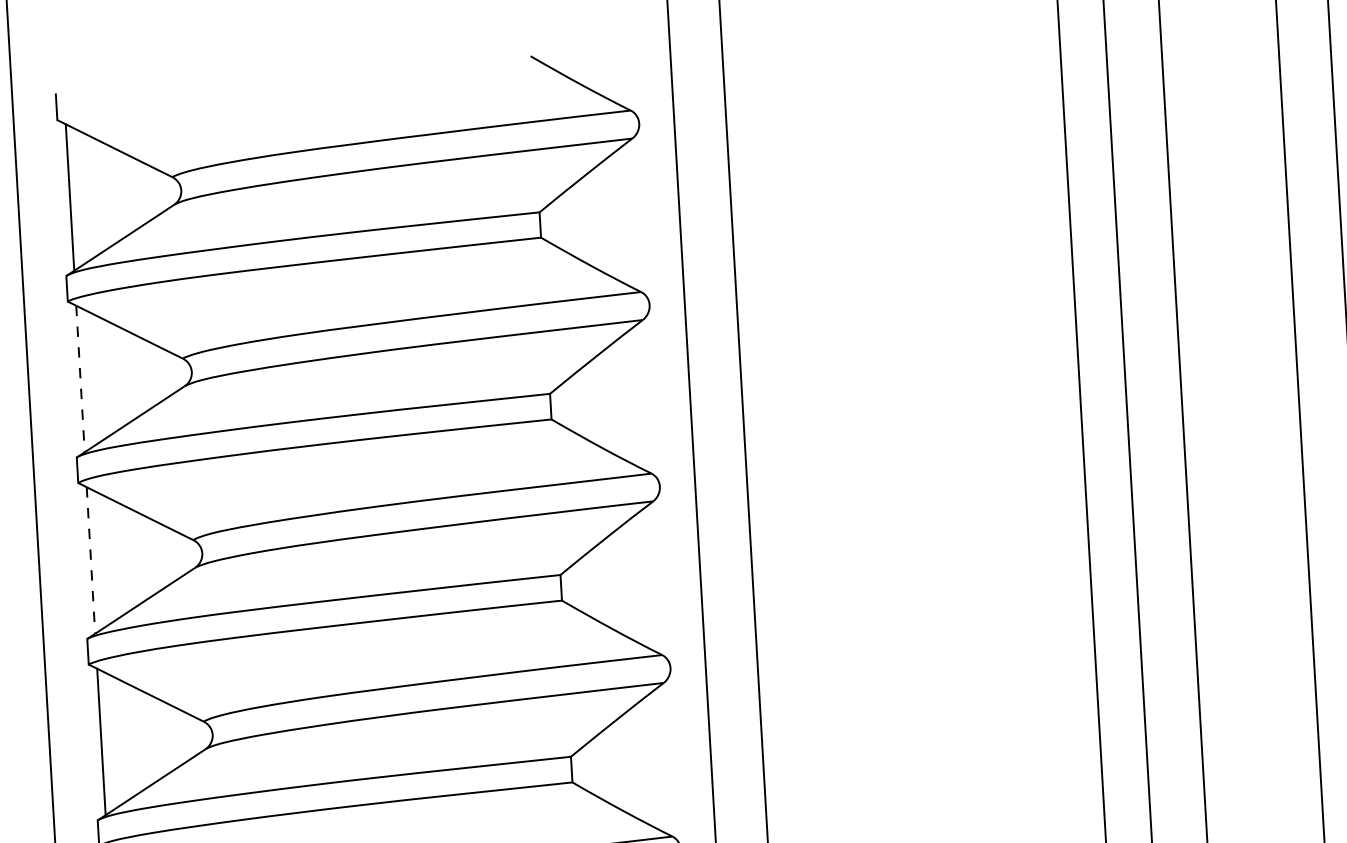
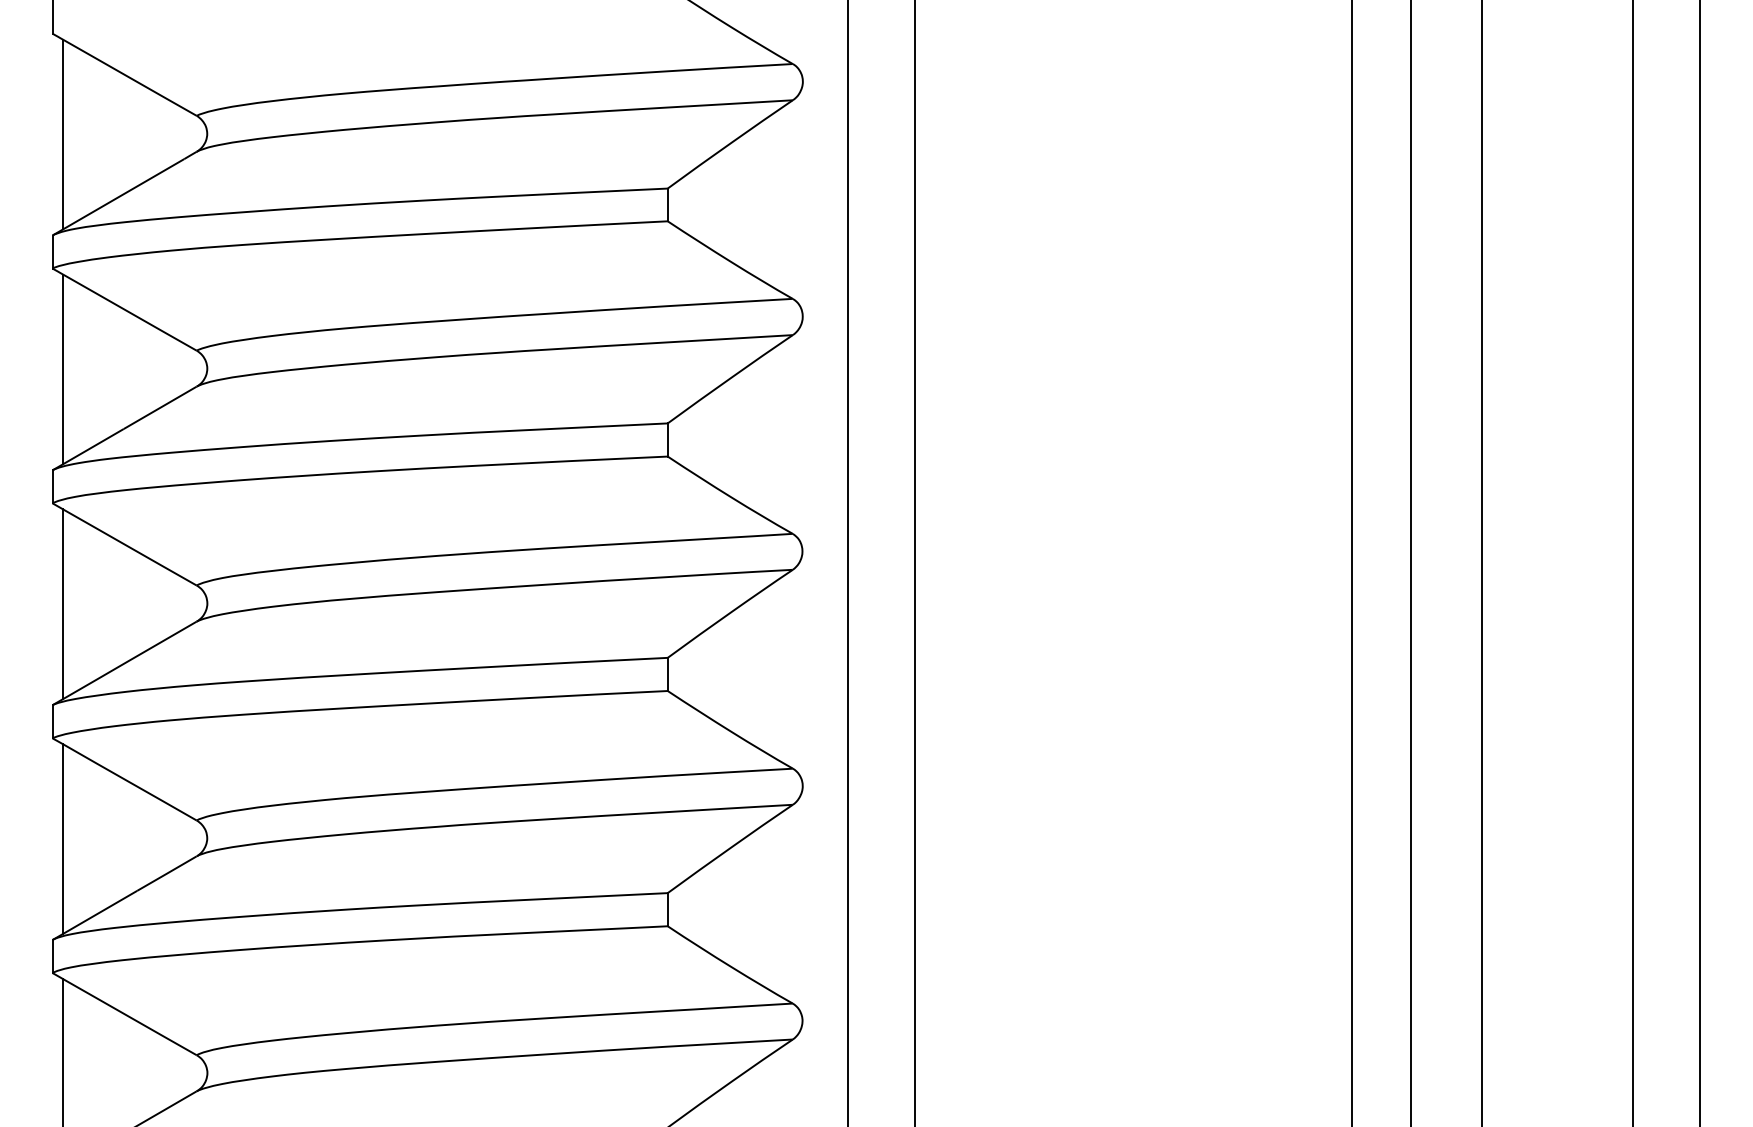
line: (80, 379) -> (63, 369), dashed -> solid
line: (91, 560) -> (63, 604), dashed -> solid

